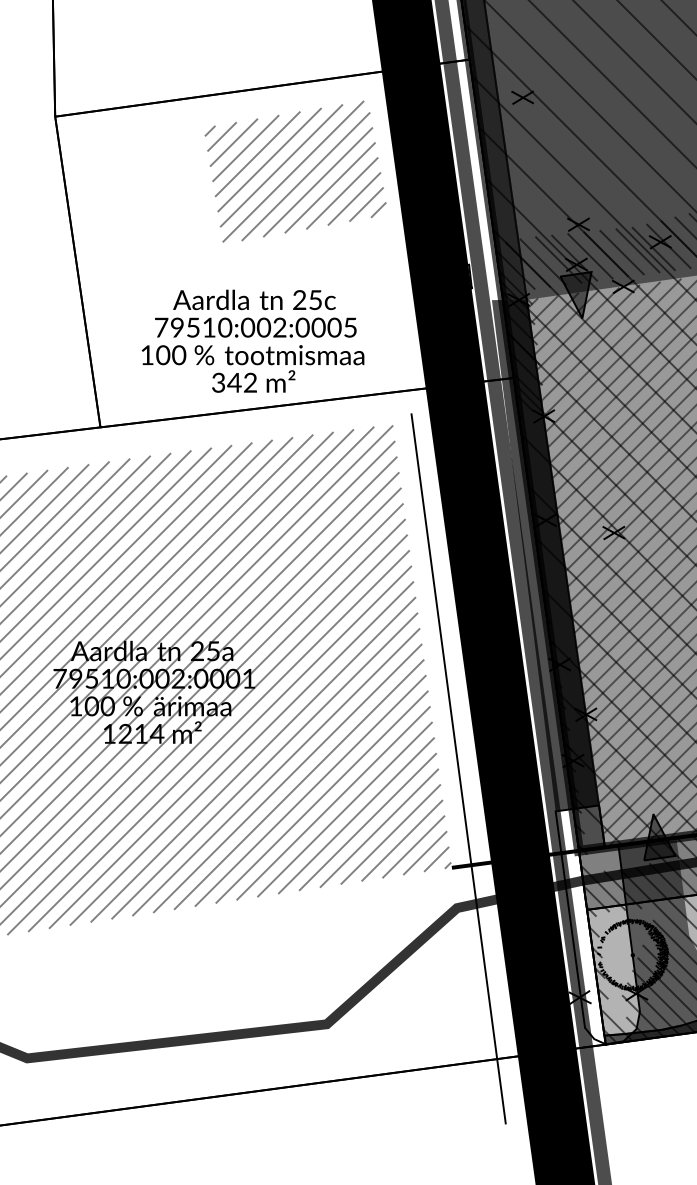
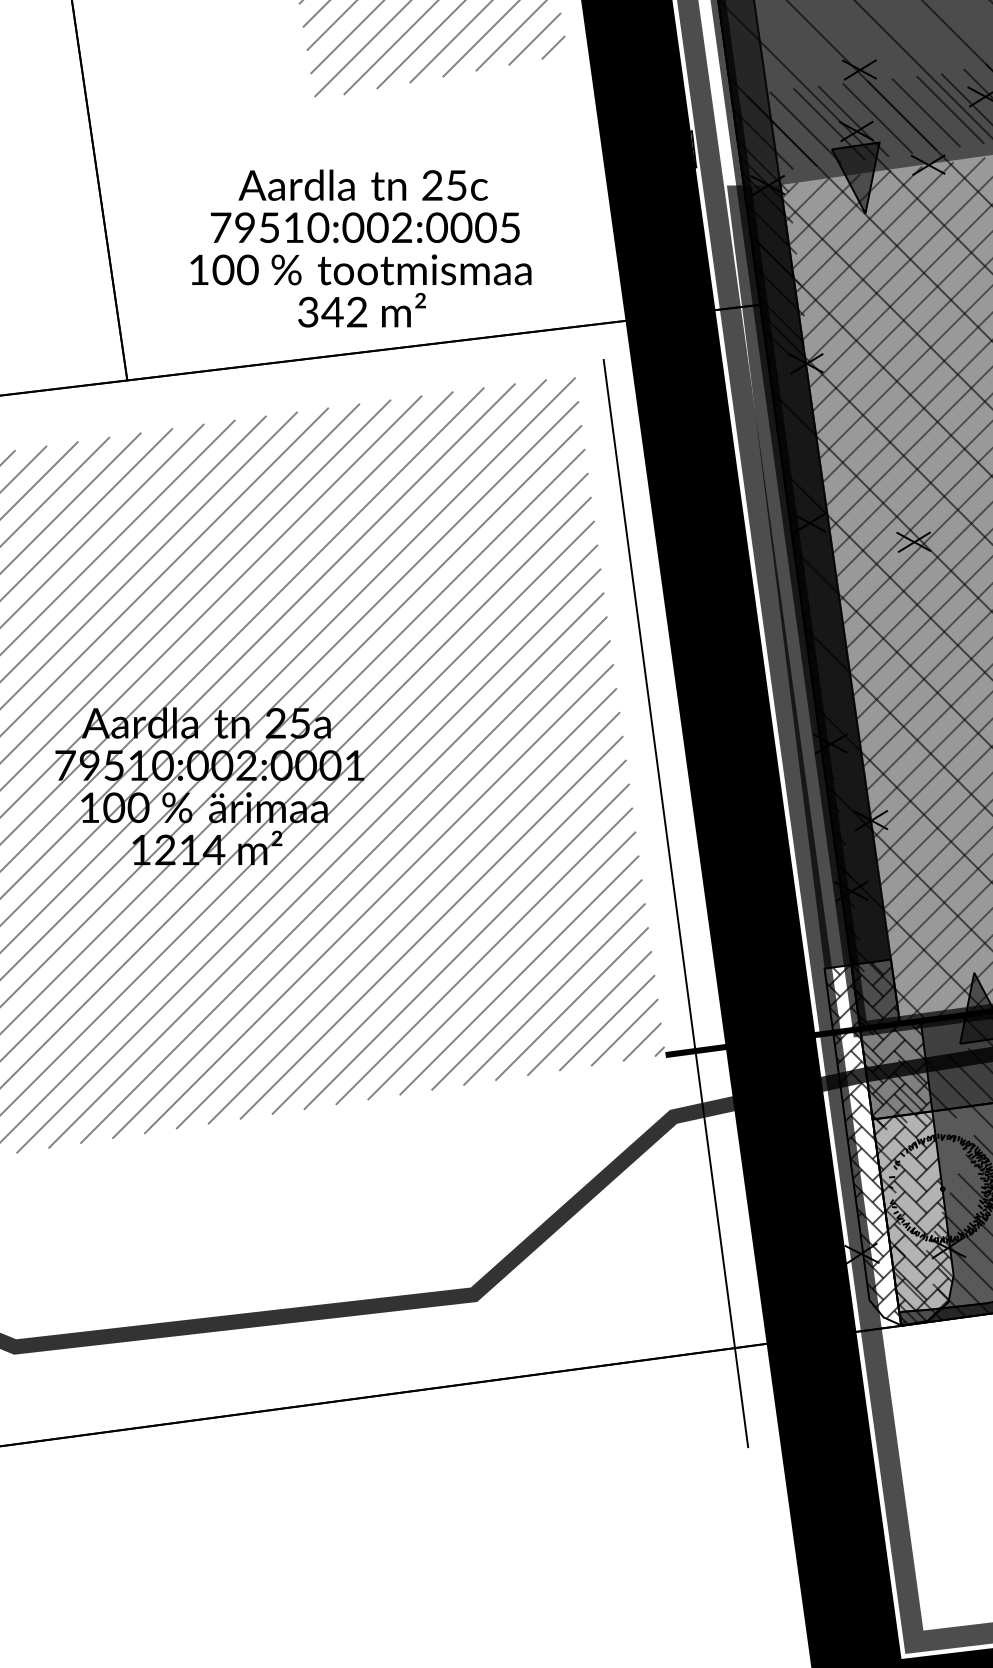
hatch: (597, 925) -> (888, 1143), added

